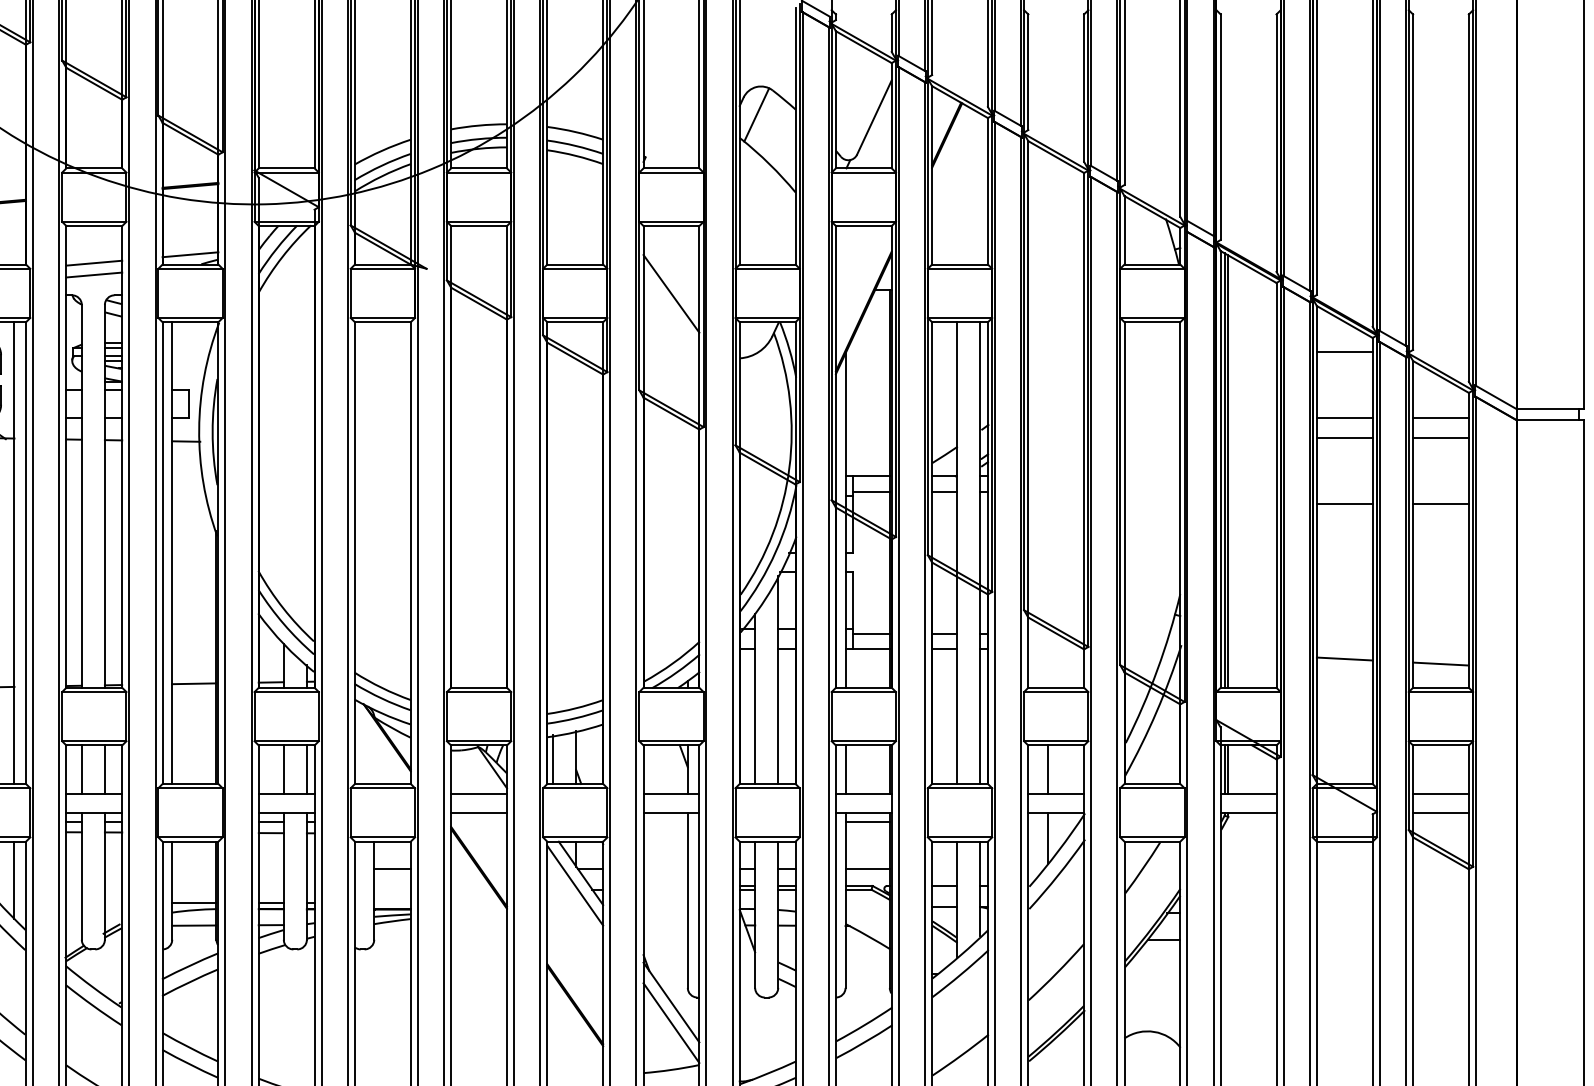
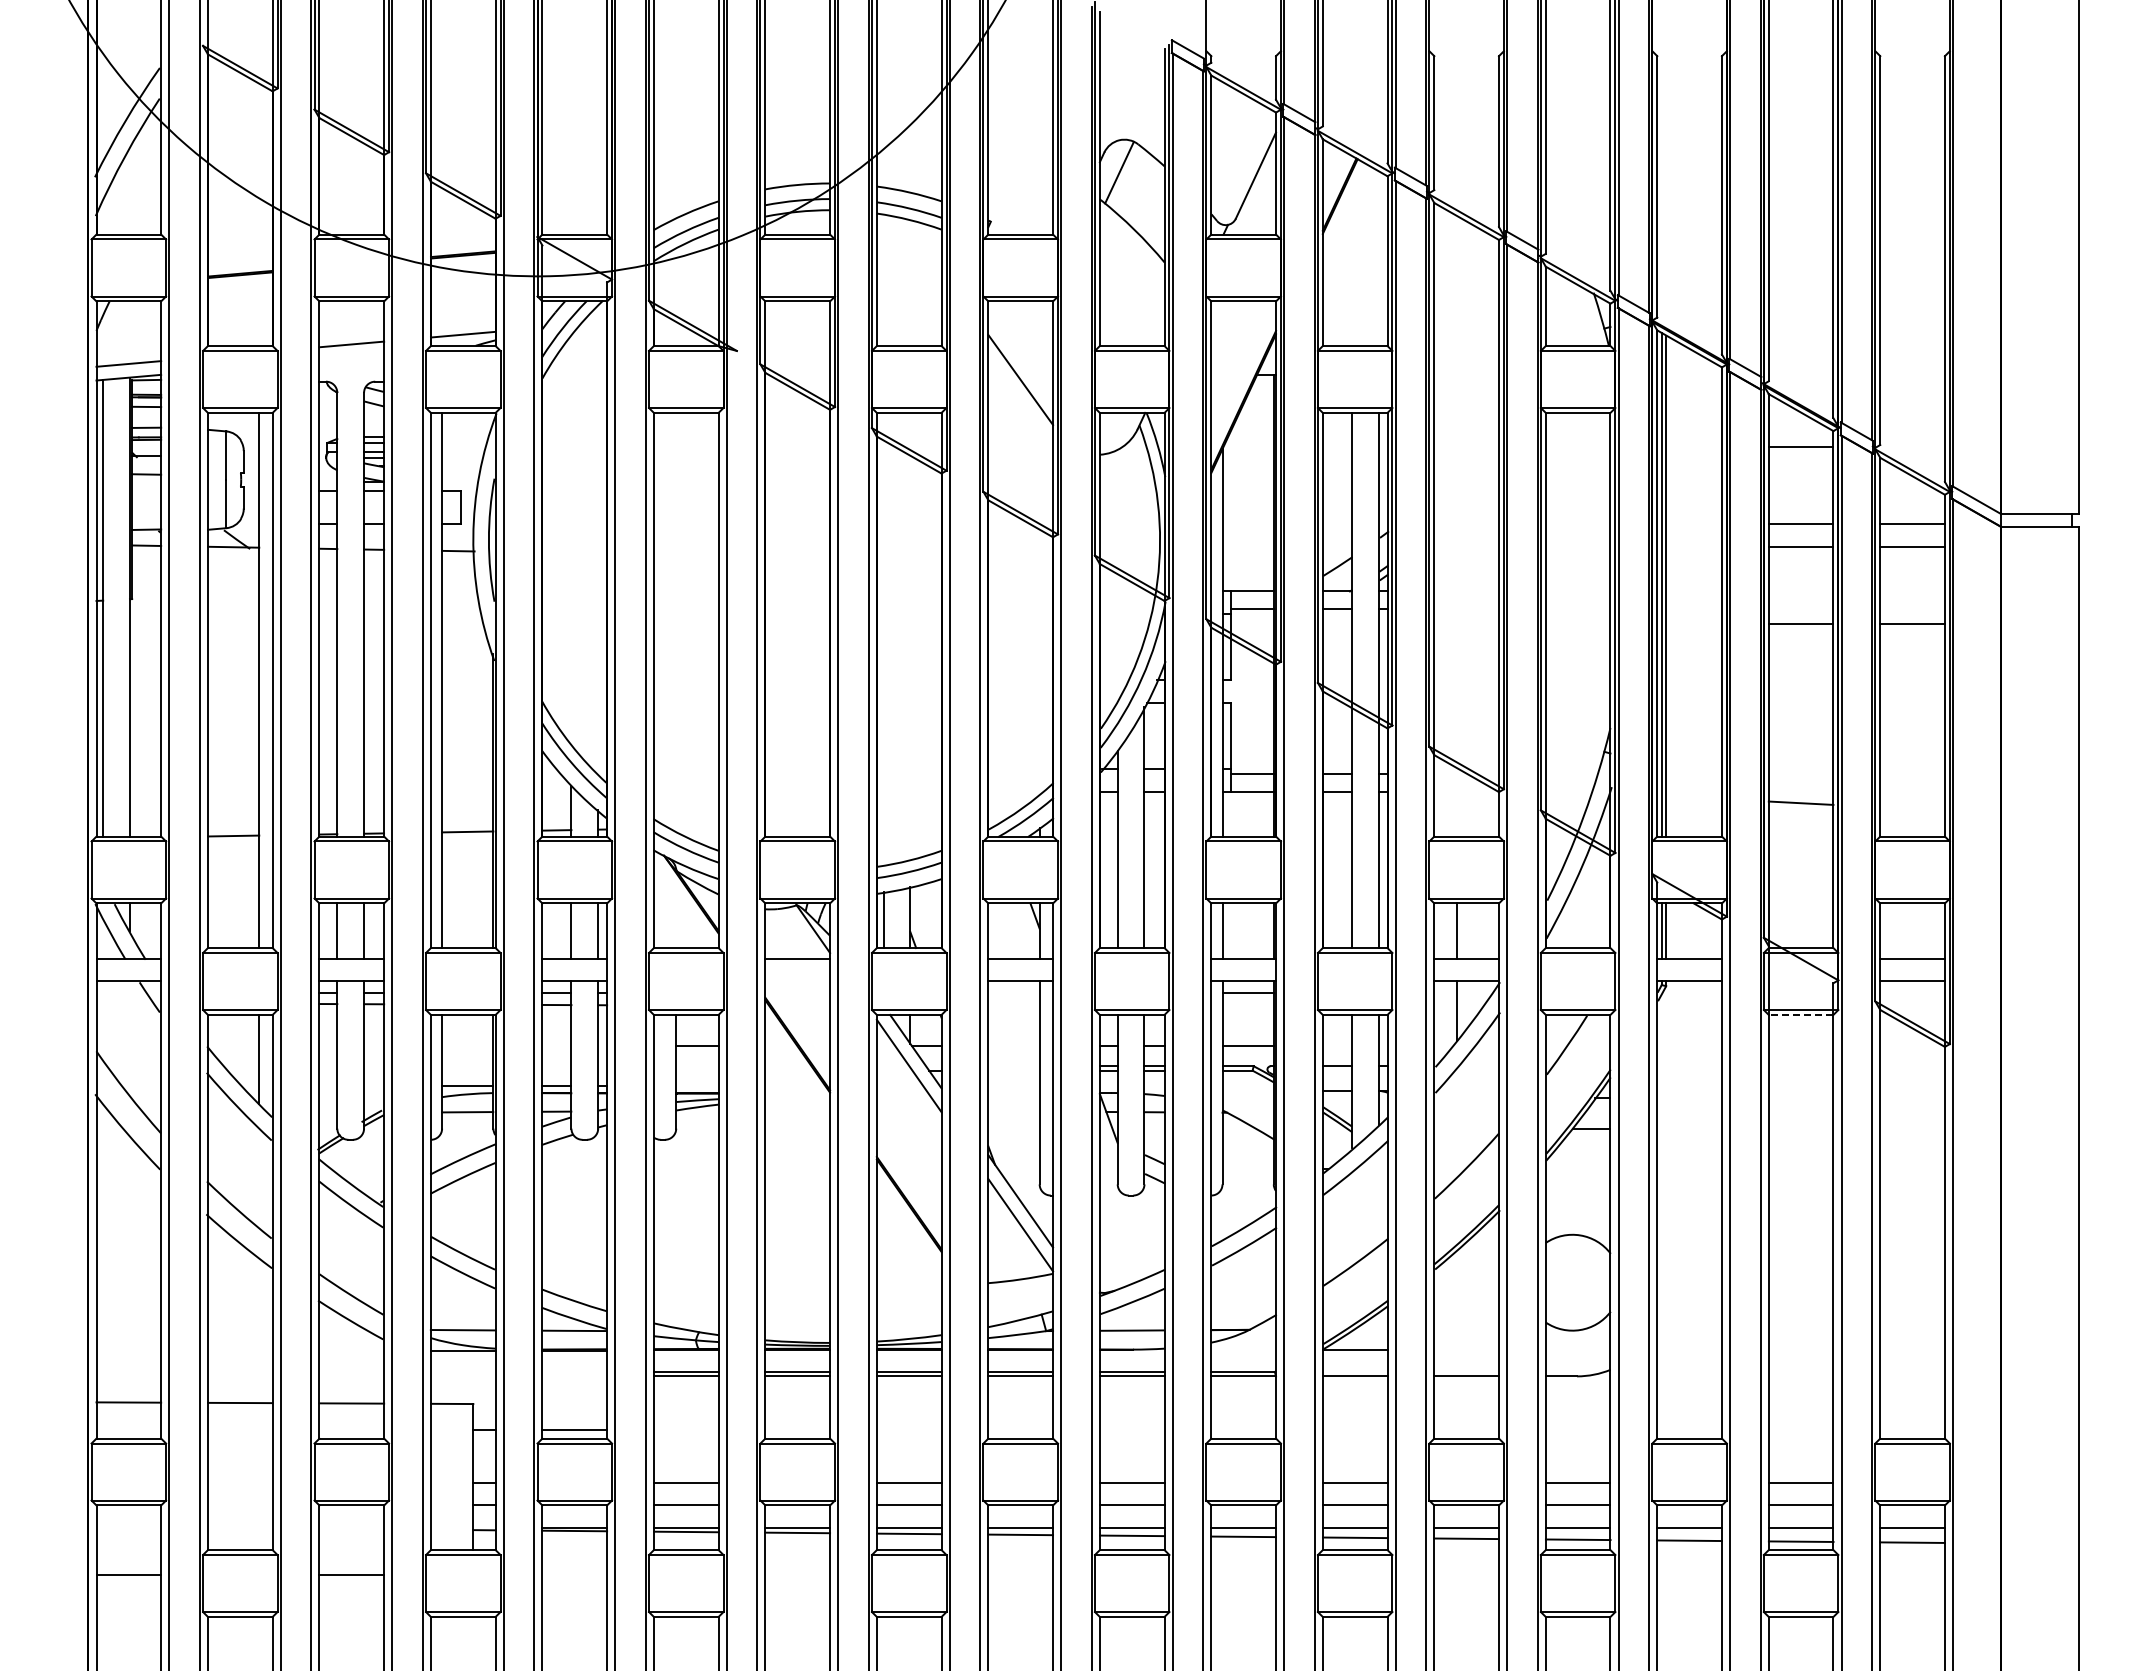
line: (94, 275) -> (351, 358), removed
line: (1440, 663) -> (1912, 808), removed
line: (478, 812) -> (797, 981), removed
line: (1344, 841) -> (1800, 1014), solid -> dashed

